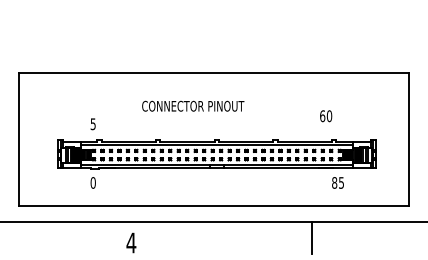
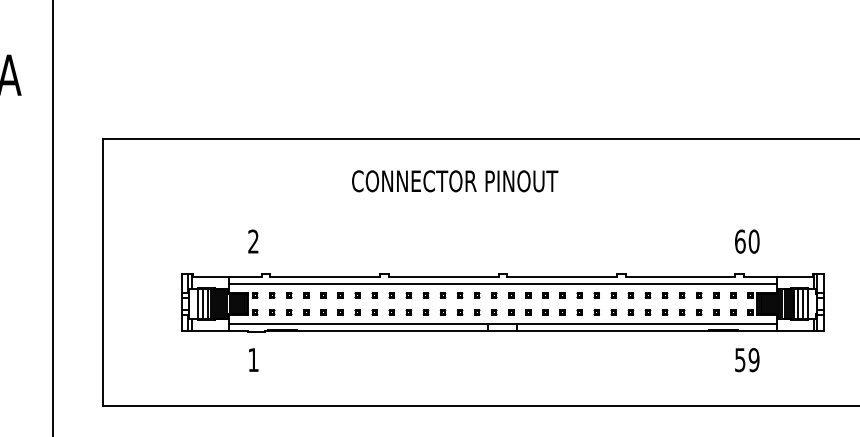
text: (193, 105) -> (455, 179), moved
text: (326, 116) -> (748, 242), moved
text: (92, 124) -> (252, 242), 5 -> 2
text: (92, 182) -> (252, 359), 0 -> 1
text: (338, 182) -> (748, 359), 85 -> 59

